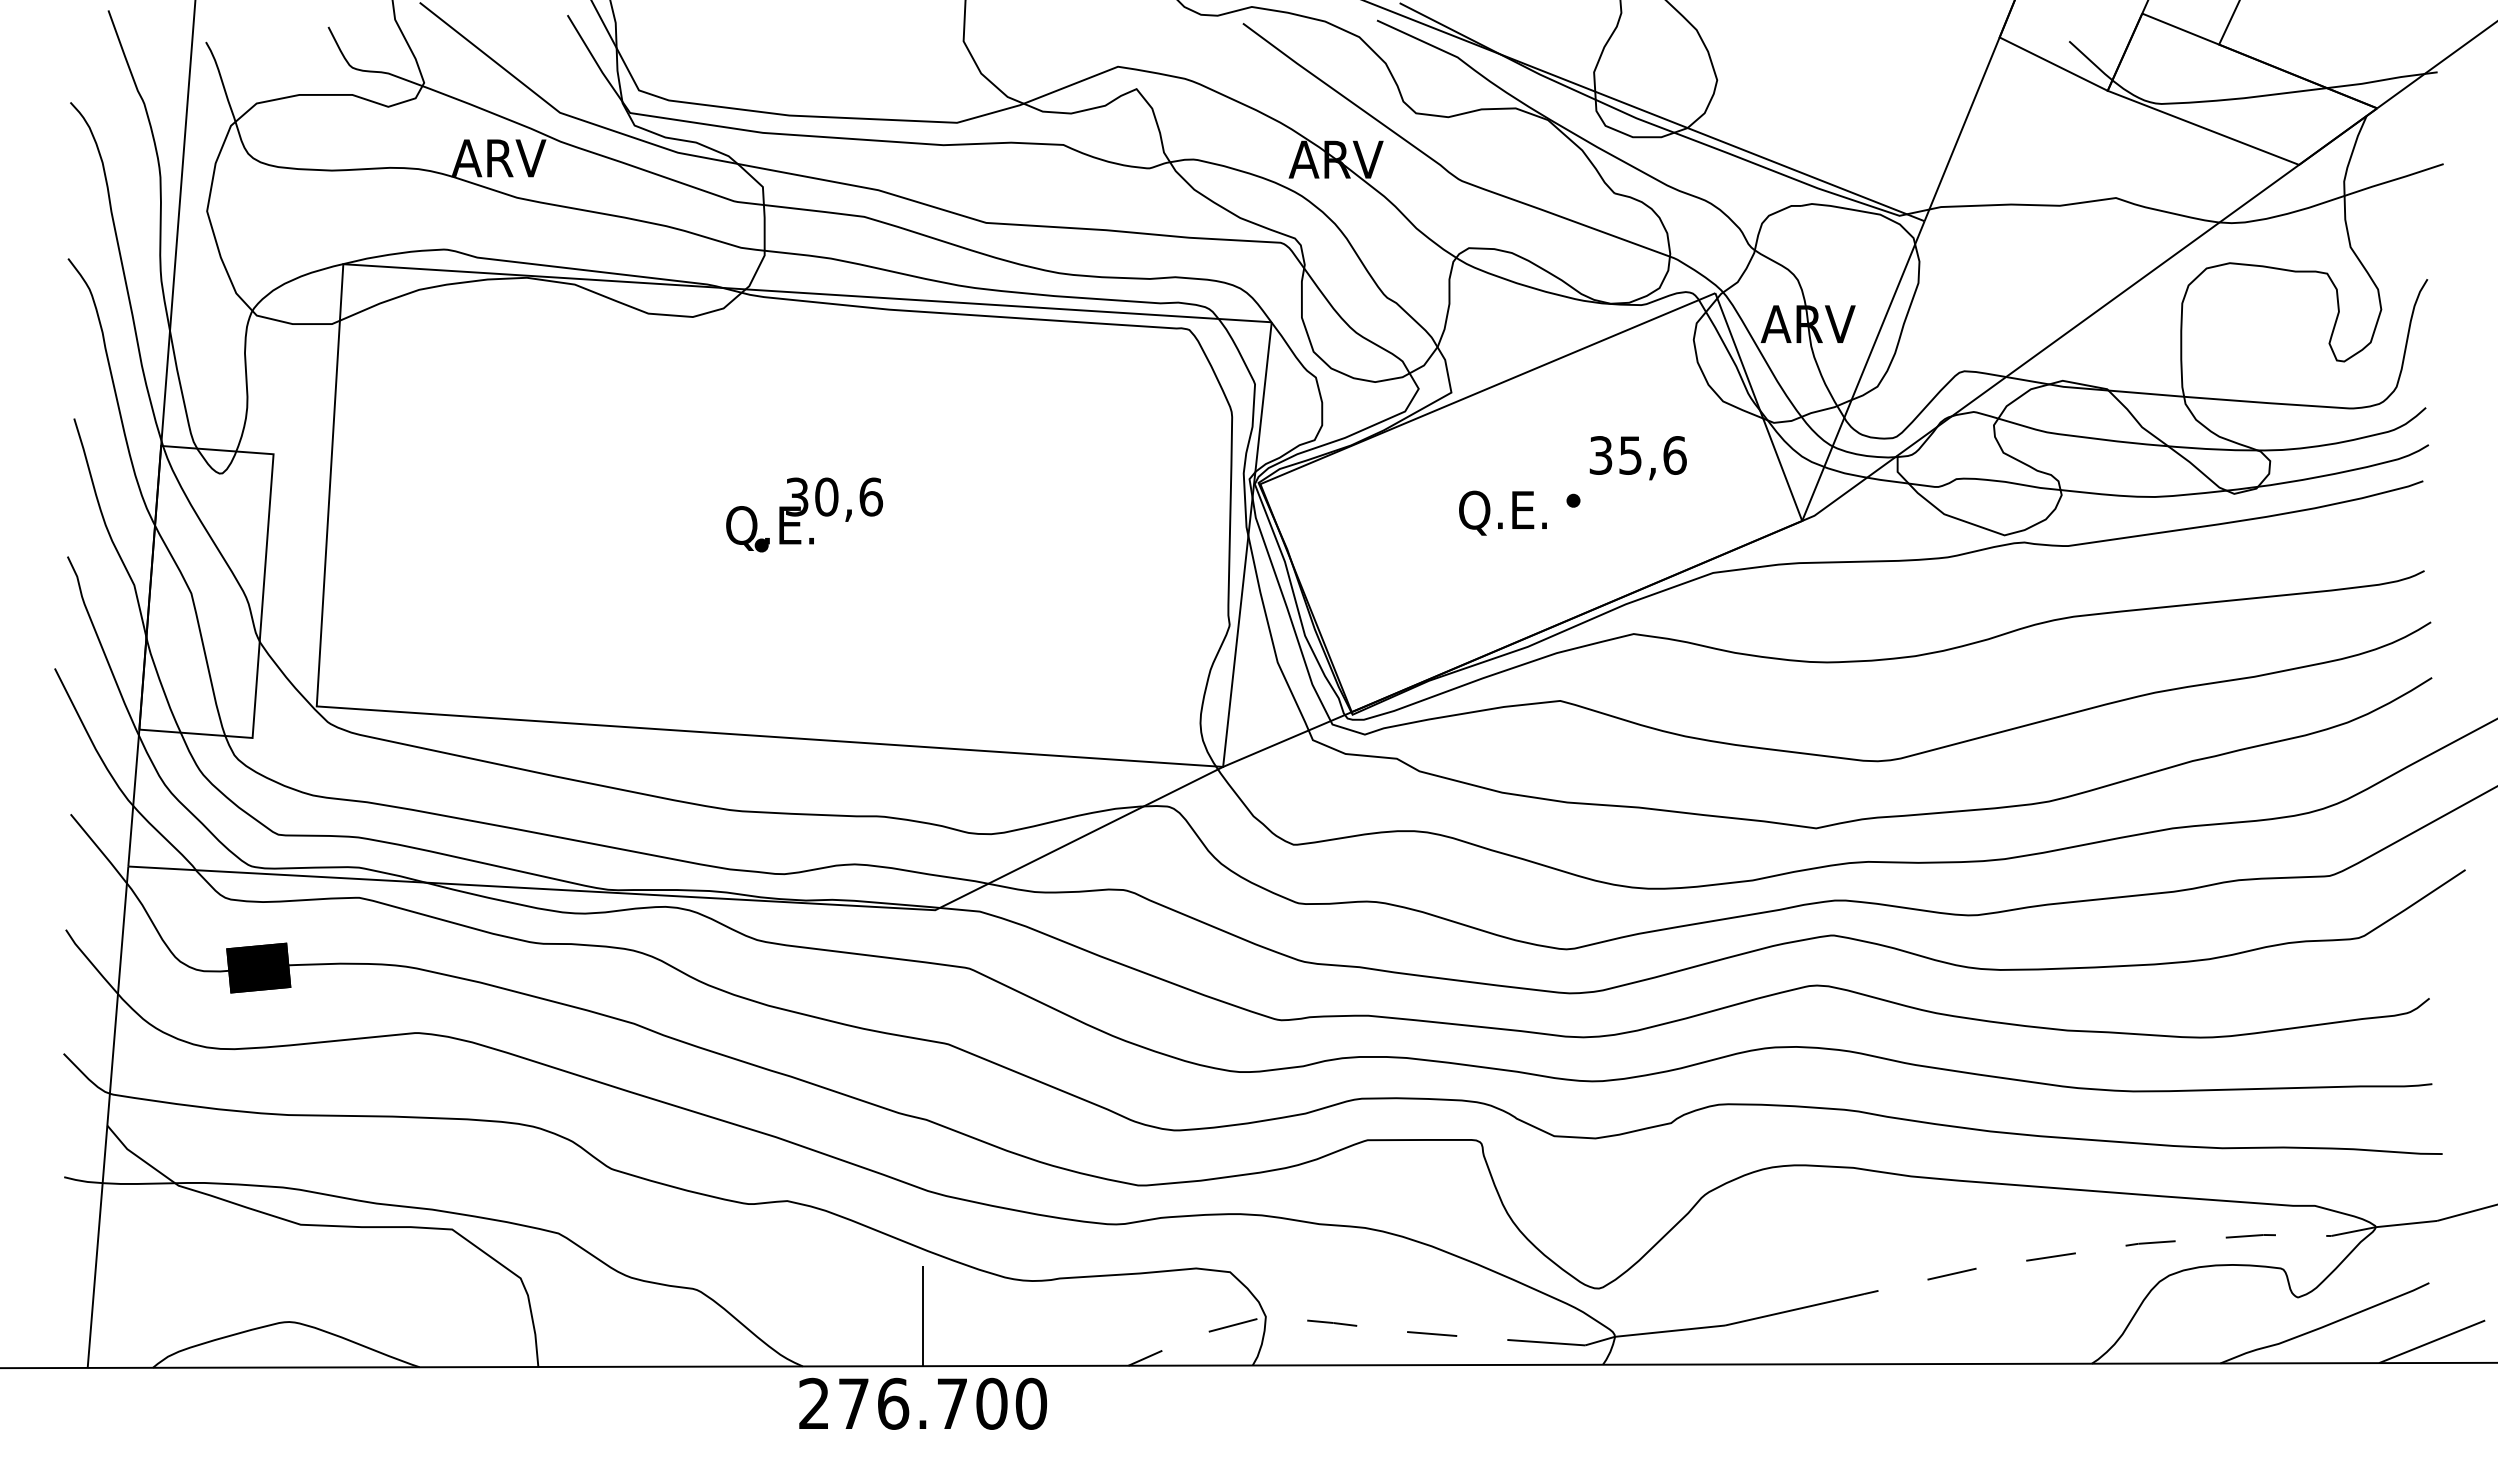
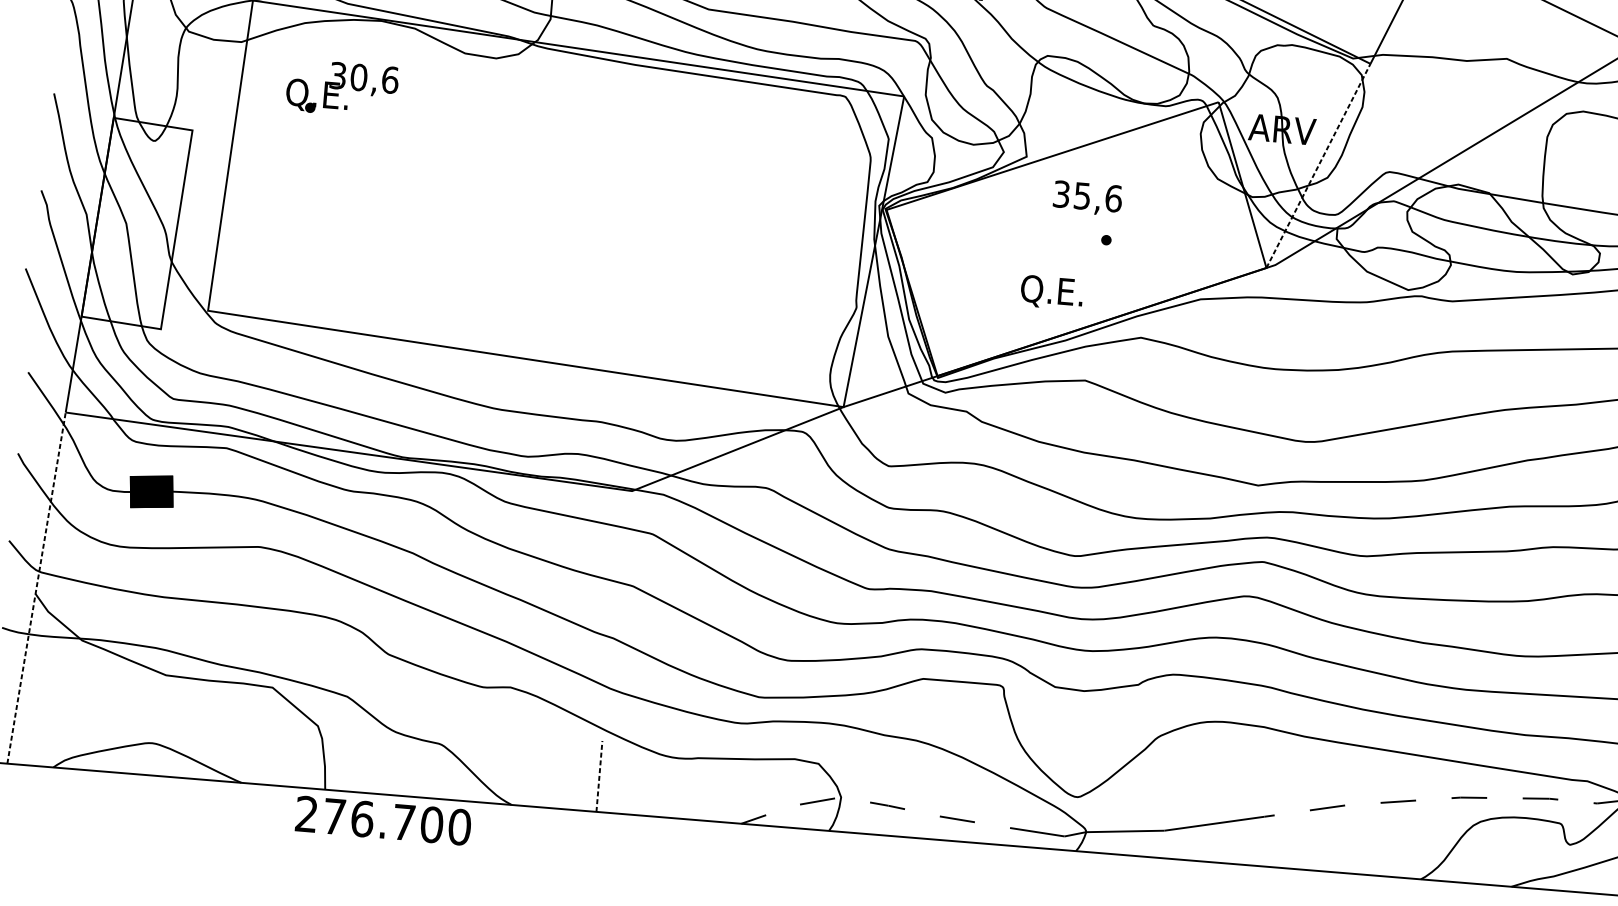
line: (1863, 371) -> (1318, 166), solid -> dashed
text: (1637, 458) -> (1087, 198), moved
text: (1502, 512) -> (1051, 292), moved
part: (804, 514) -> (342, 88), moved
line: (108, 1117) -> (36, 588), solid -> dashed
line: (922, 1315) -> (599, 776), solid -> dashed
text: (922, 1403) -> (383, 820), moved

